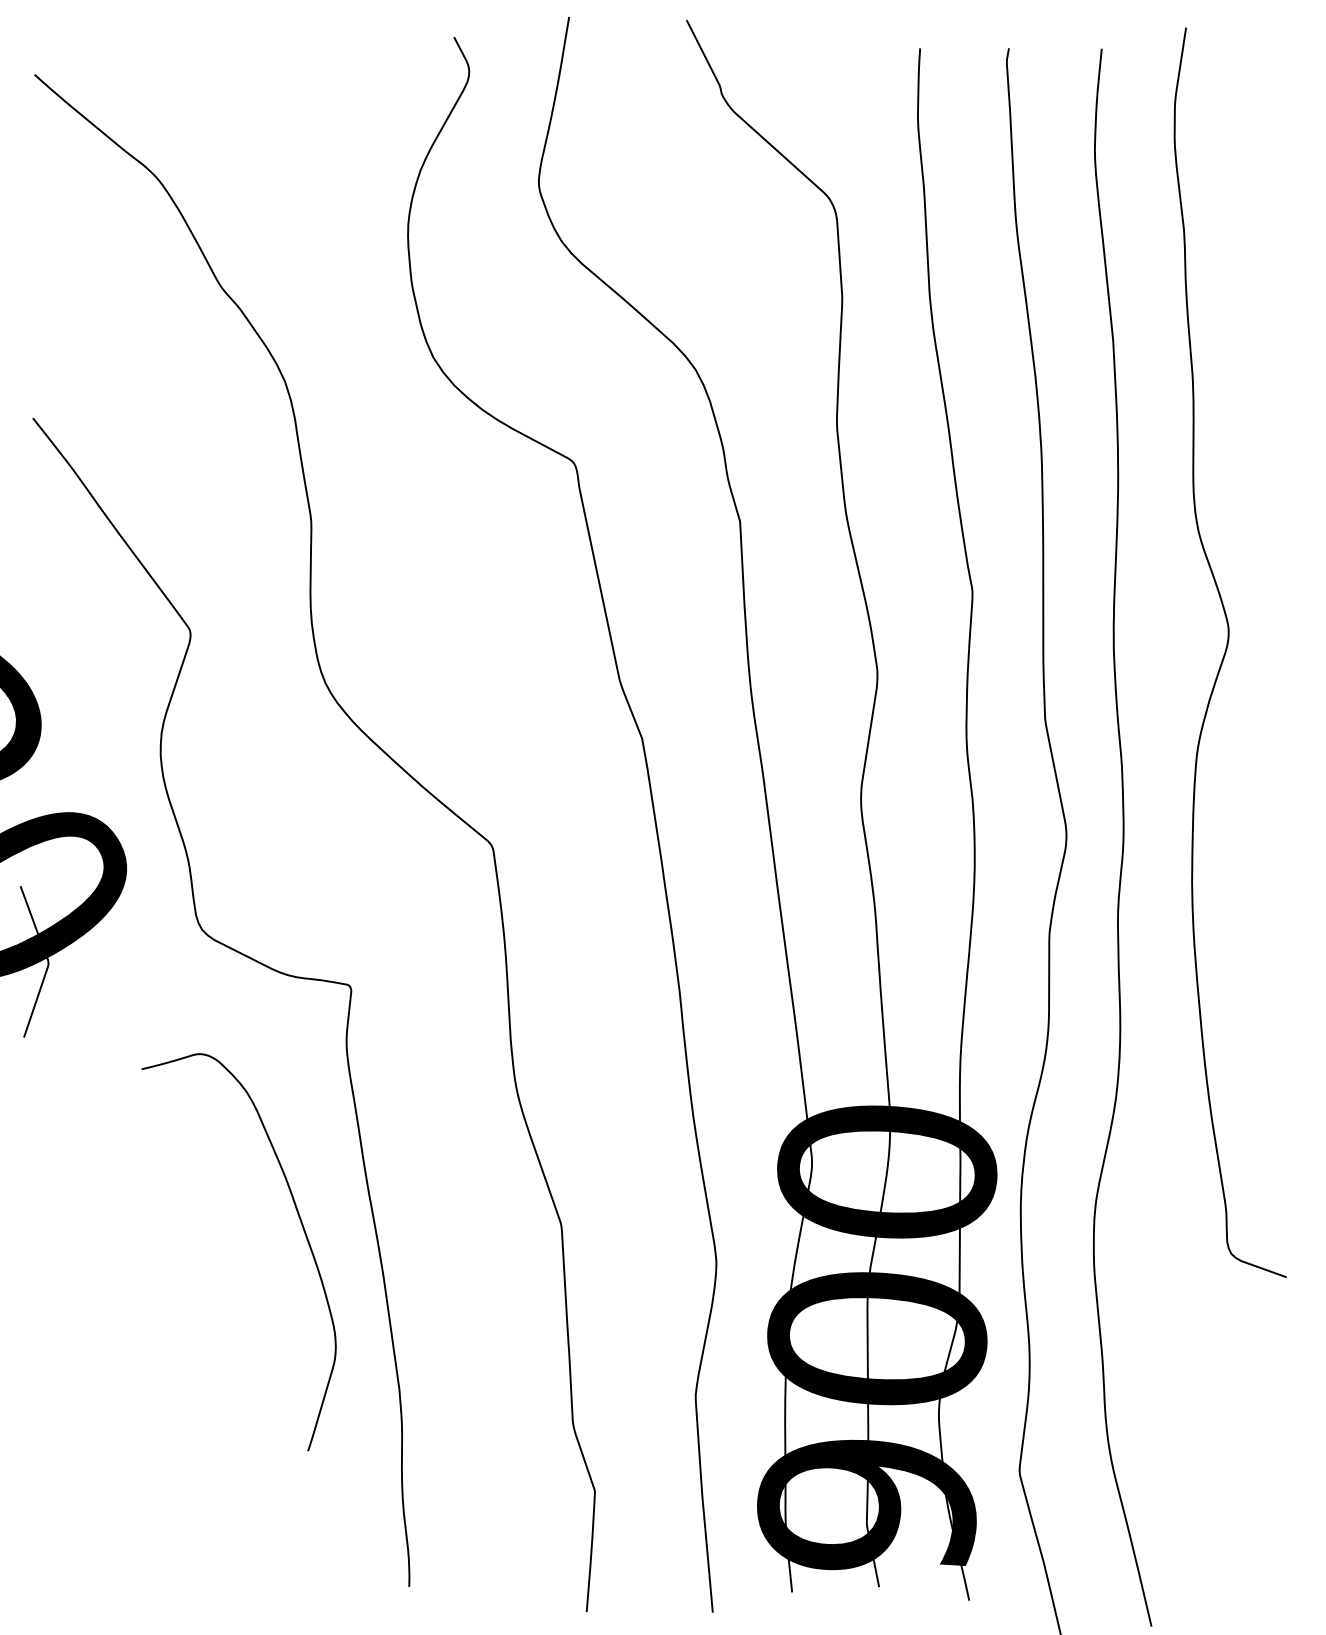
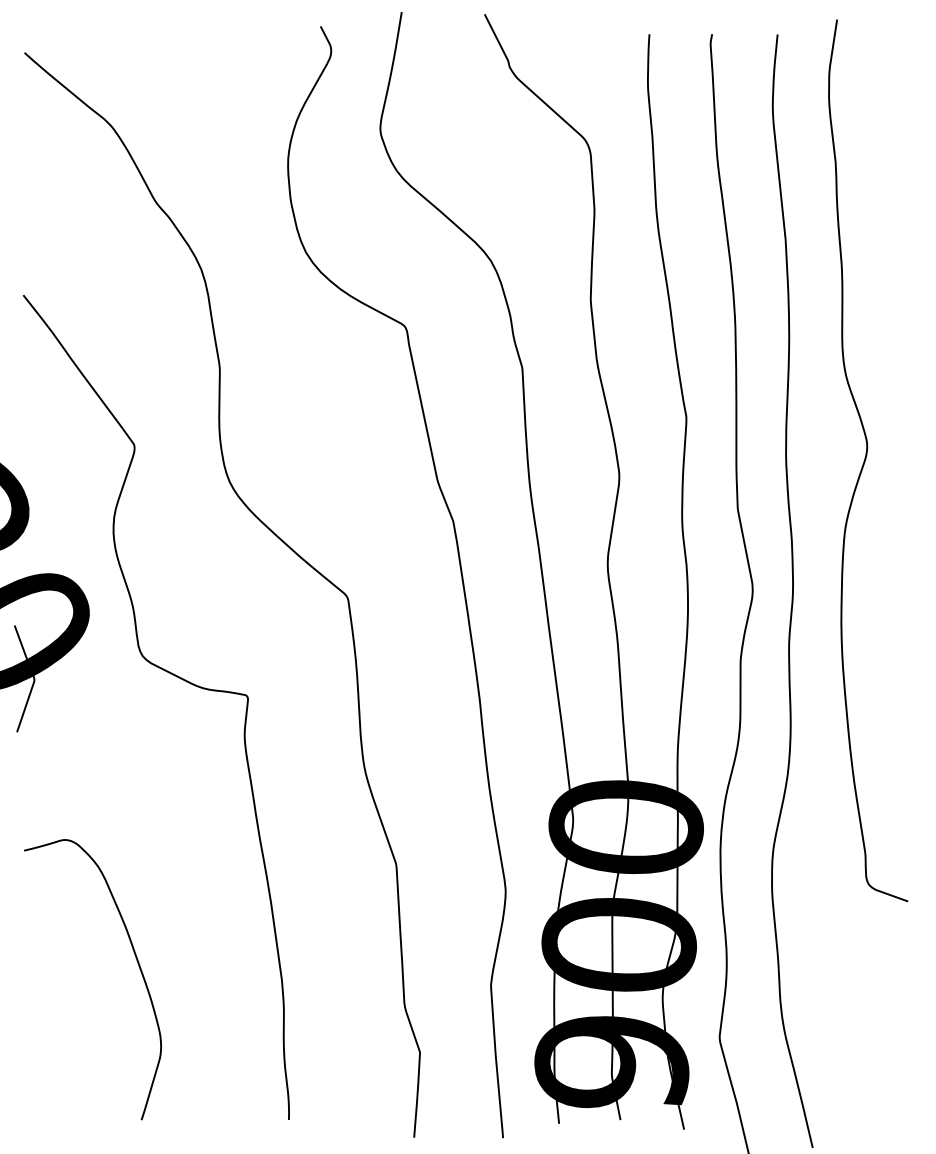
curve: (302, 1229) -> (137, 963), moved

